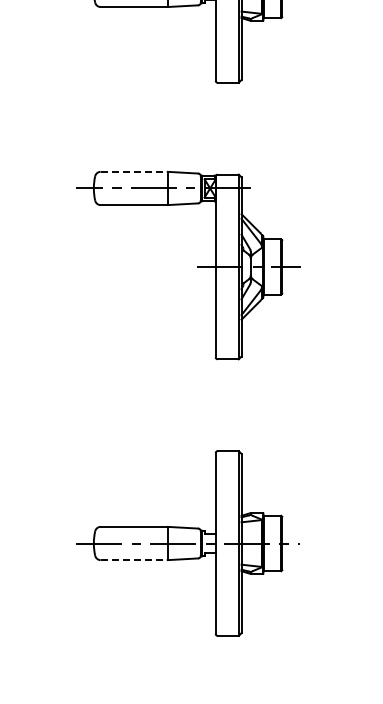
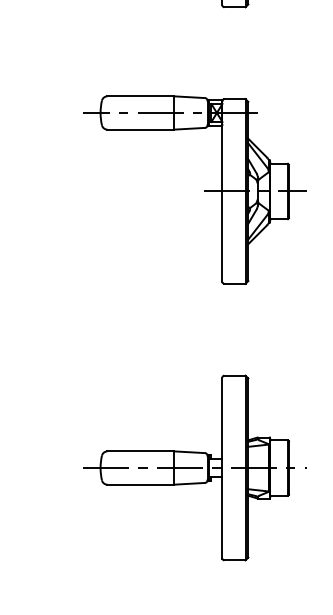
line: (134, 171) -> (141, 96), dashed -> solid
line: (134, 560) -> (141, 485), dashed -> solid

